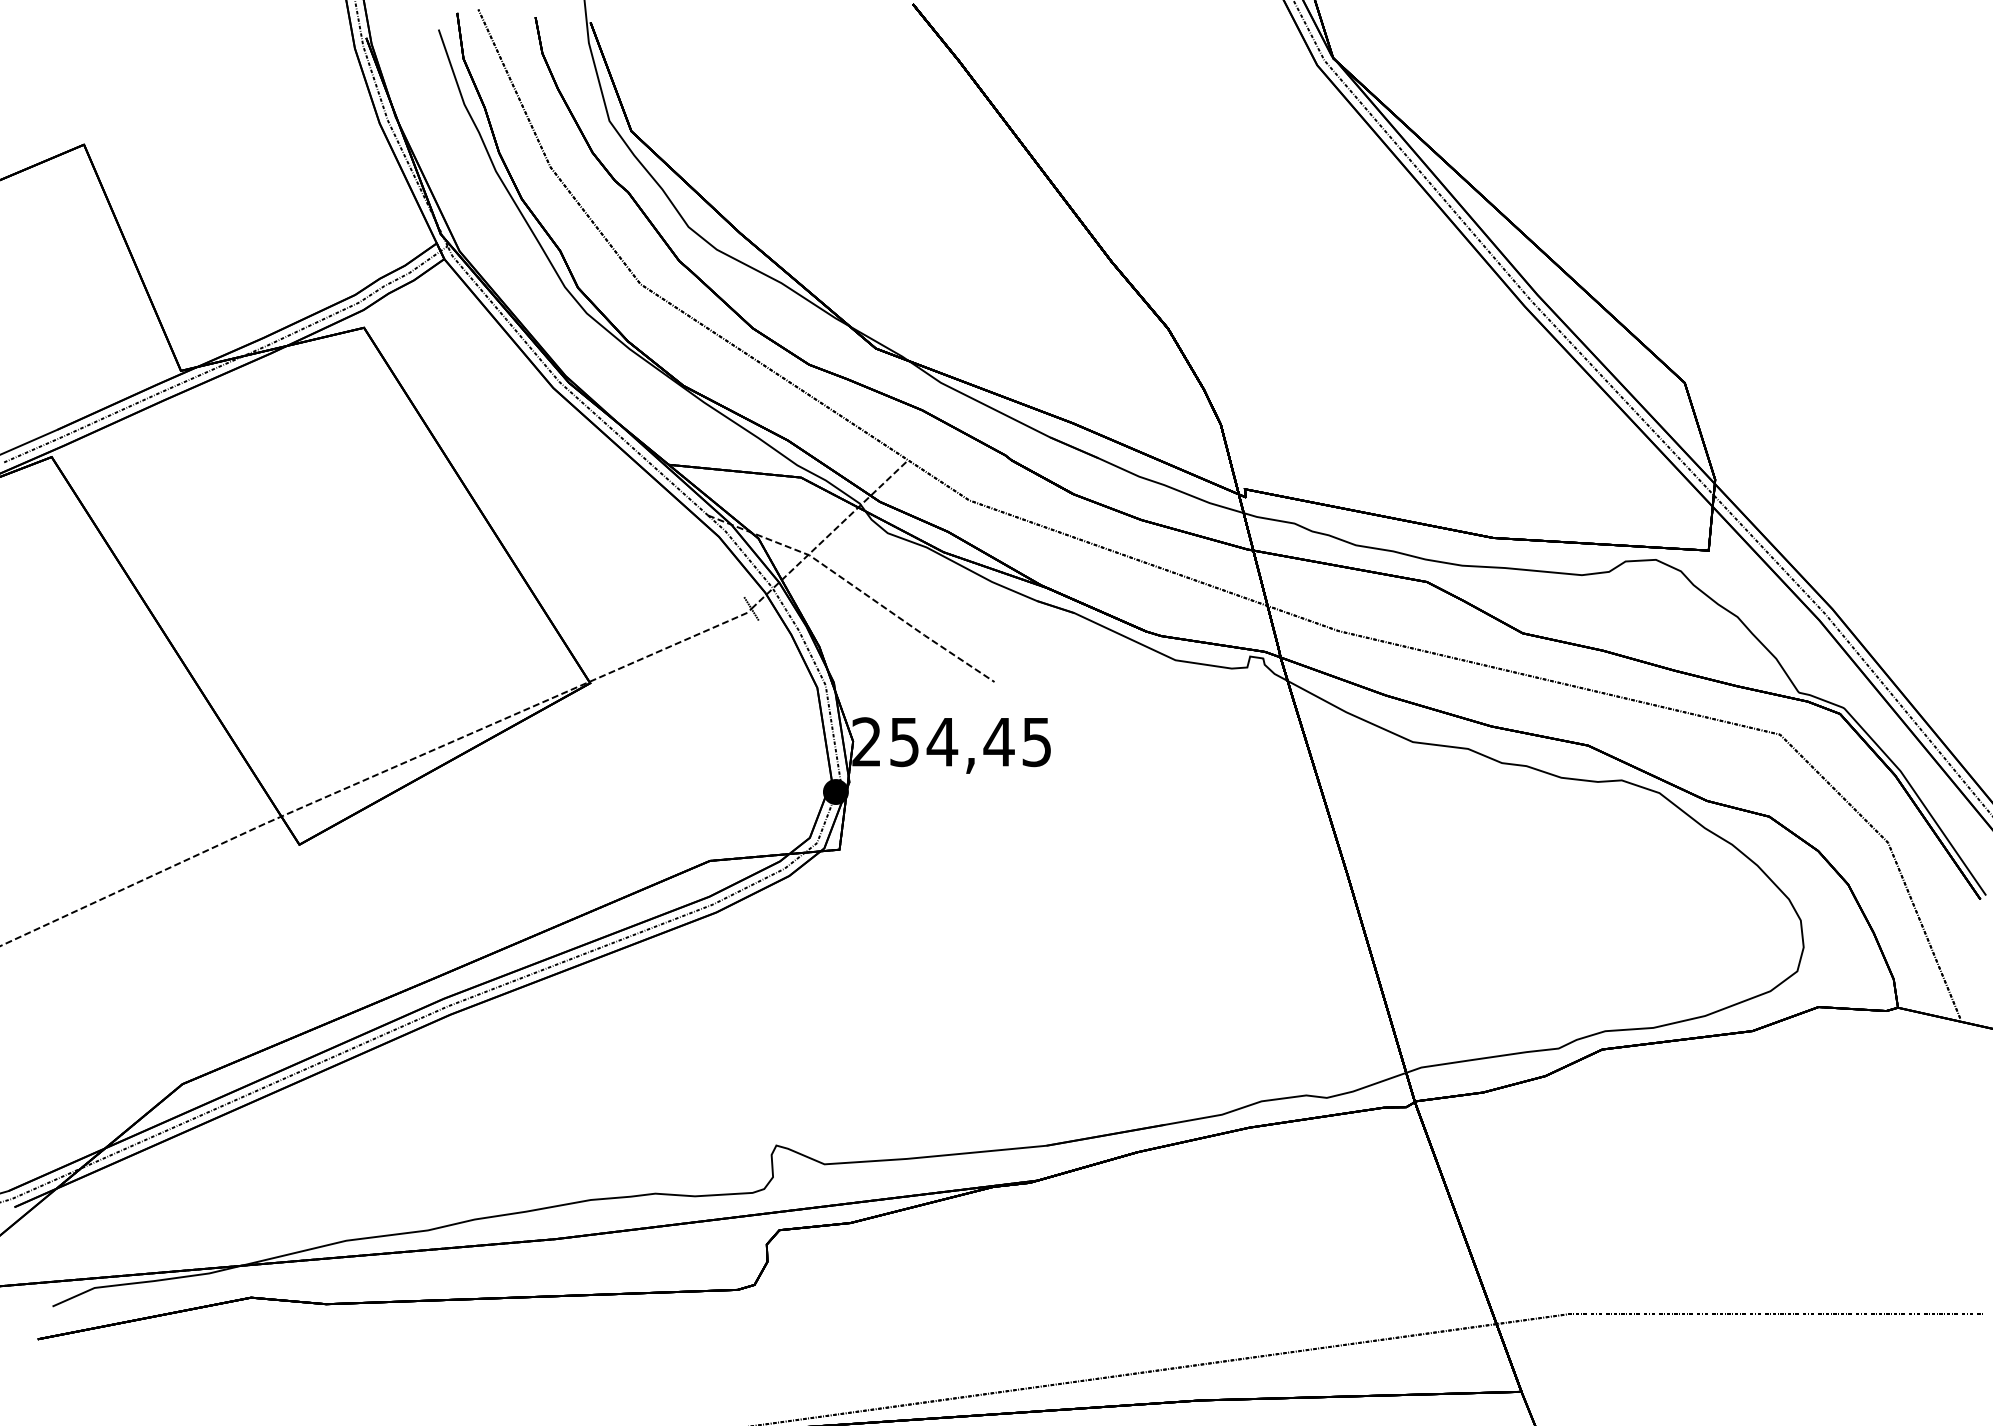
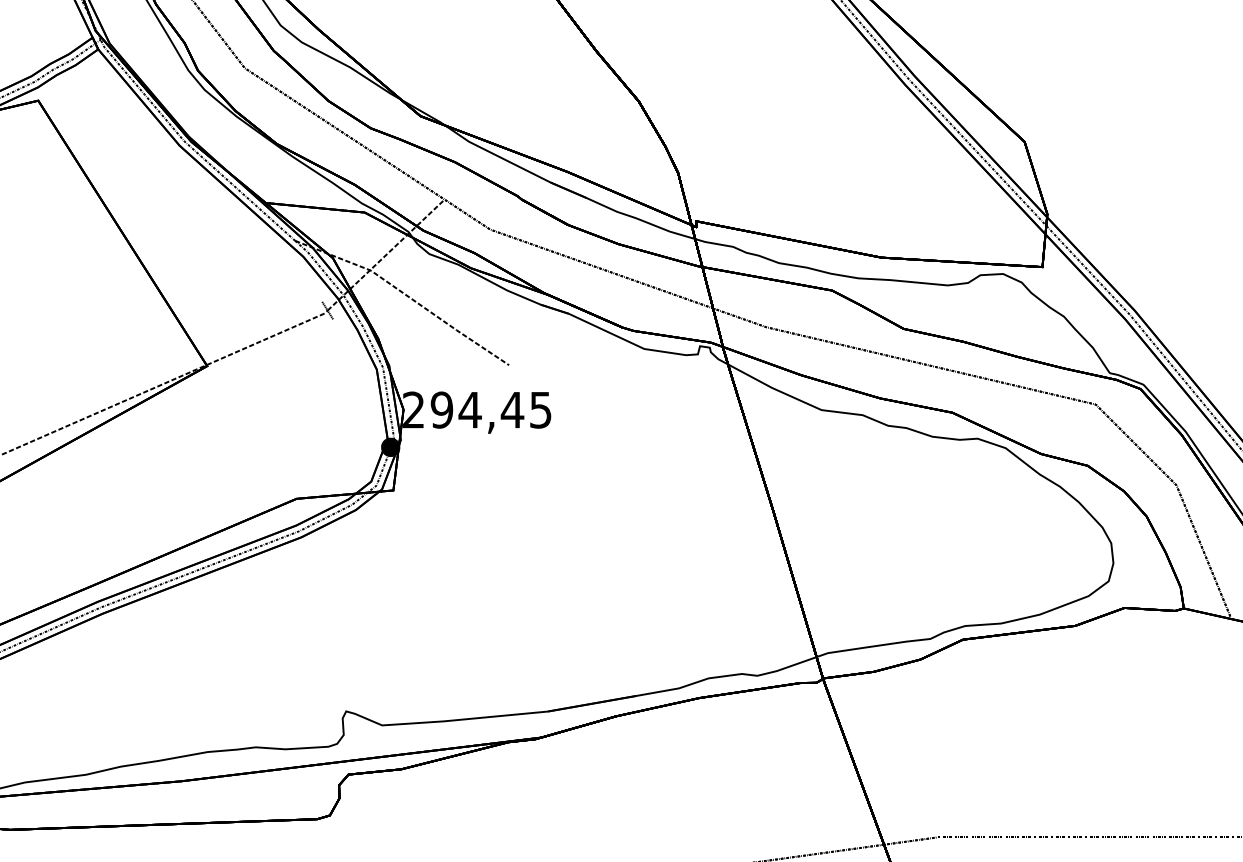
text: (904, 741) -> (441, 409), 254,45 -> 294,45

